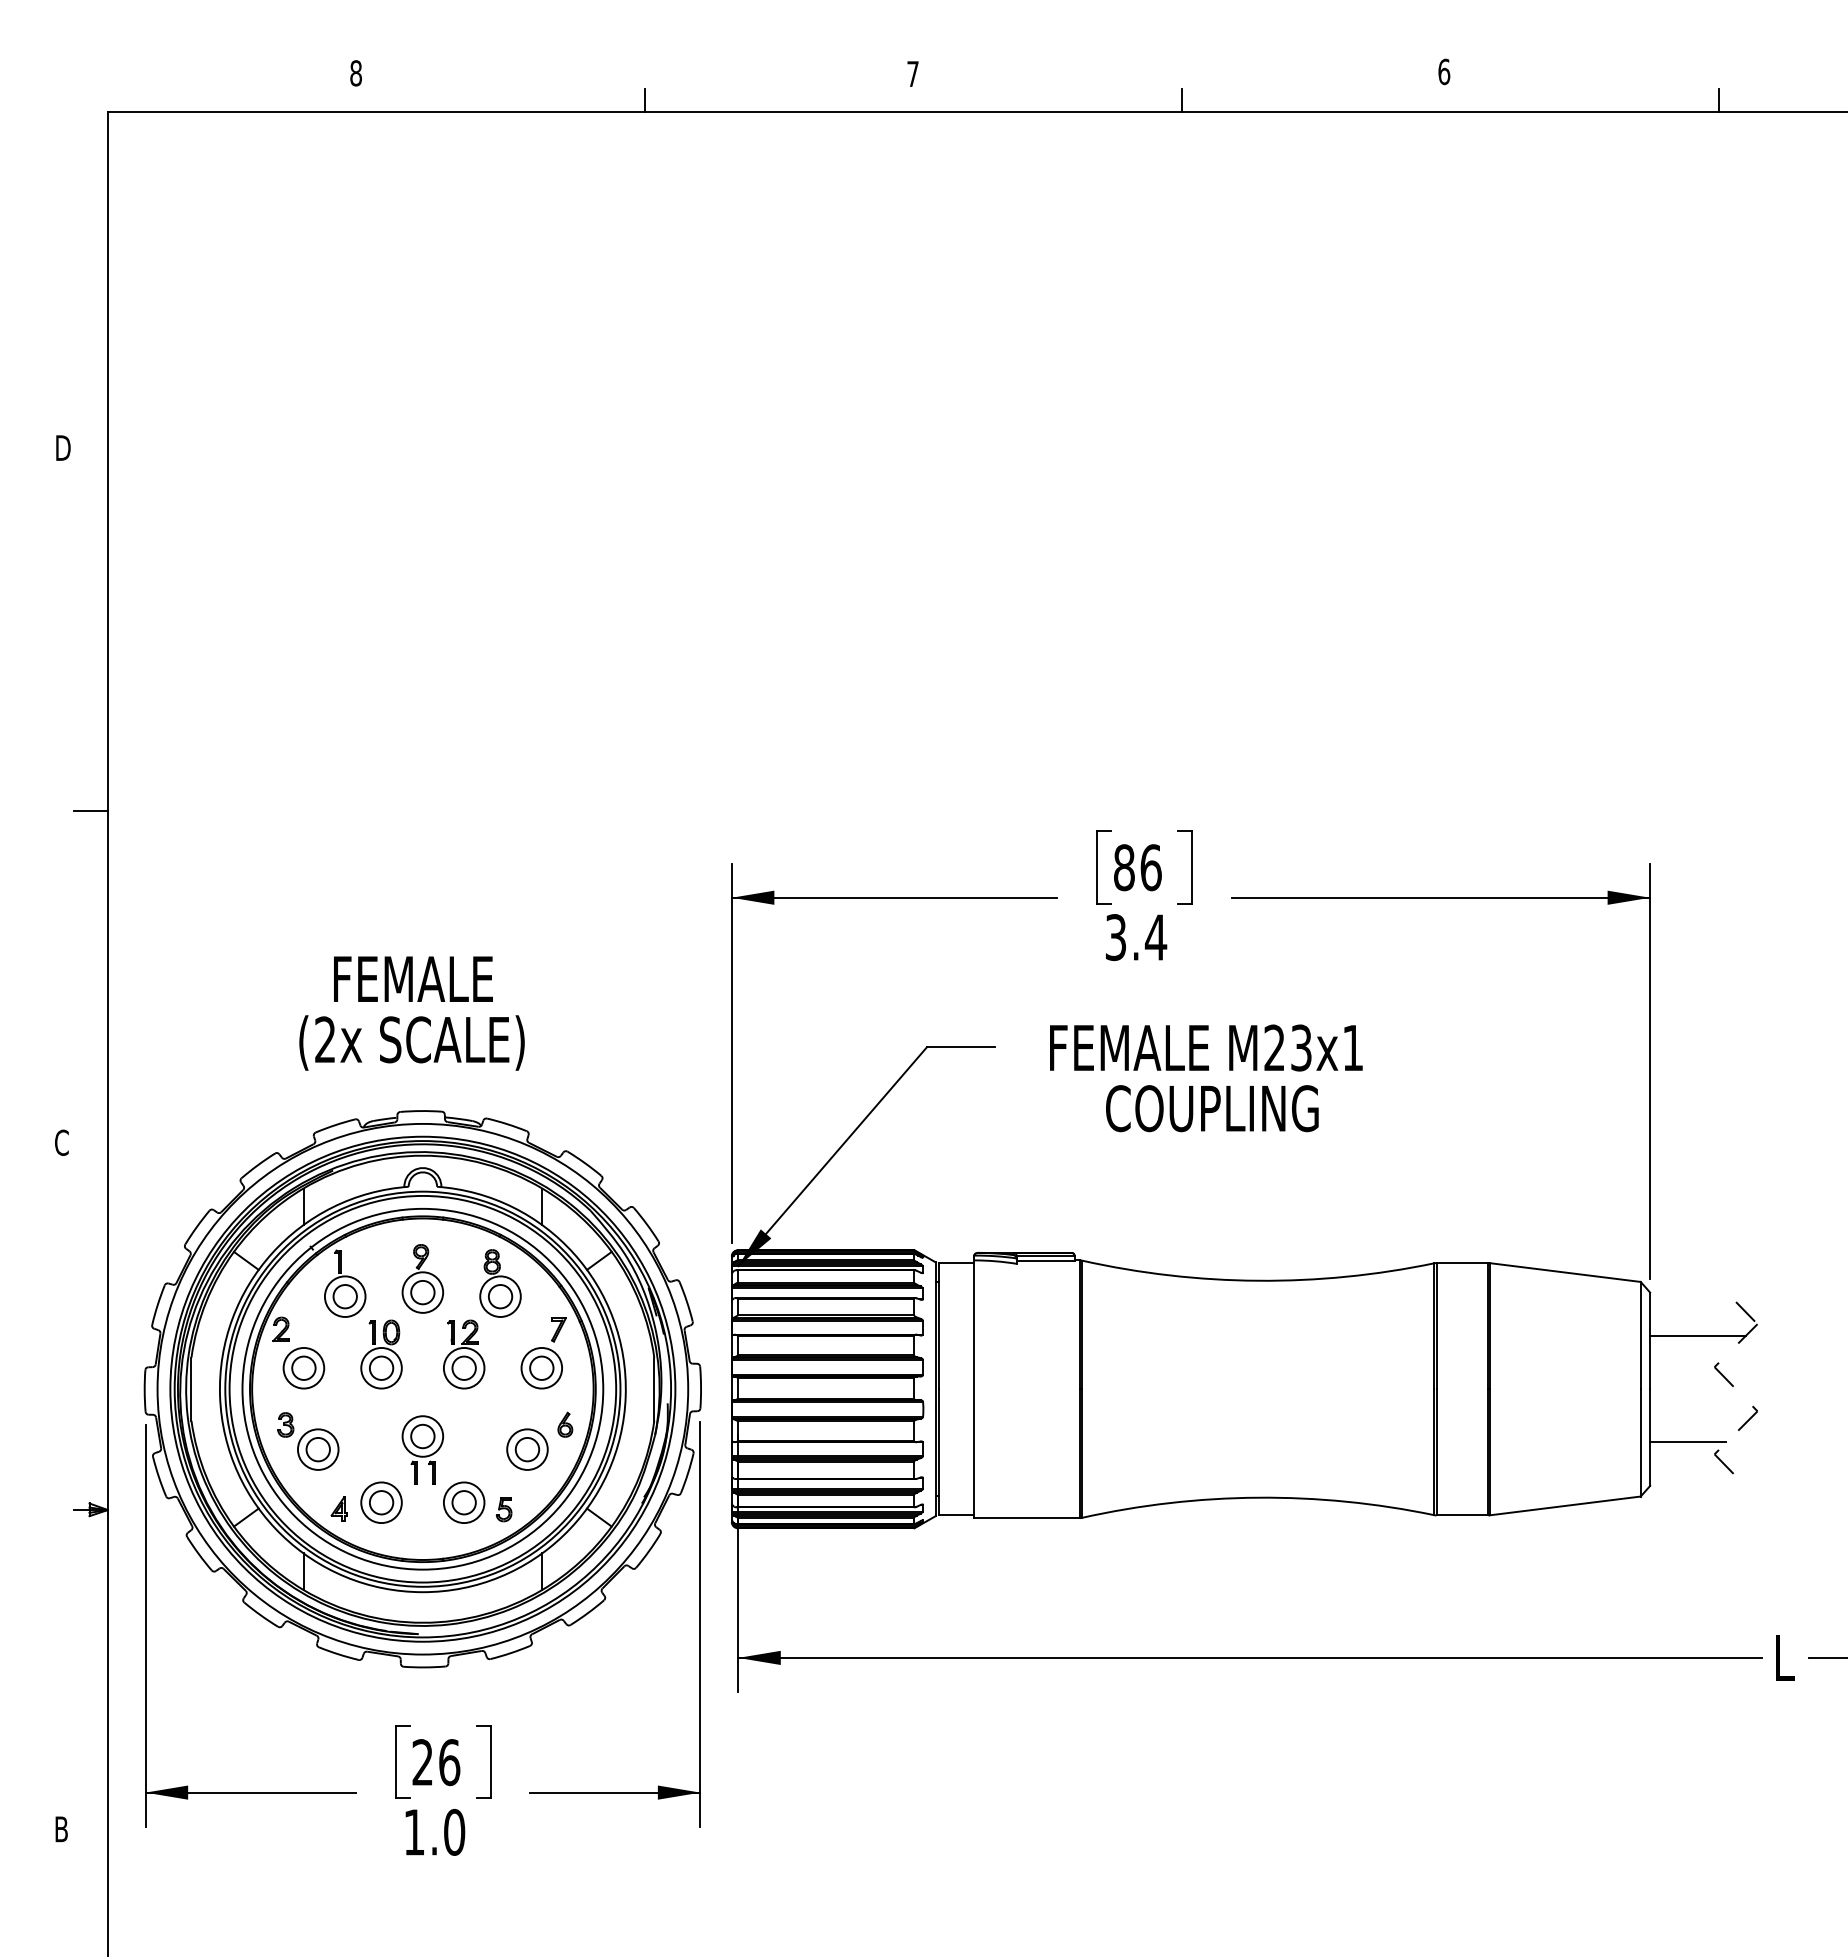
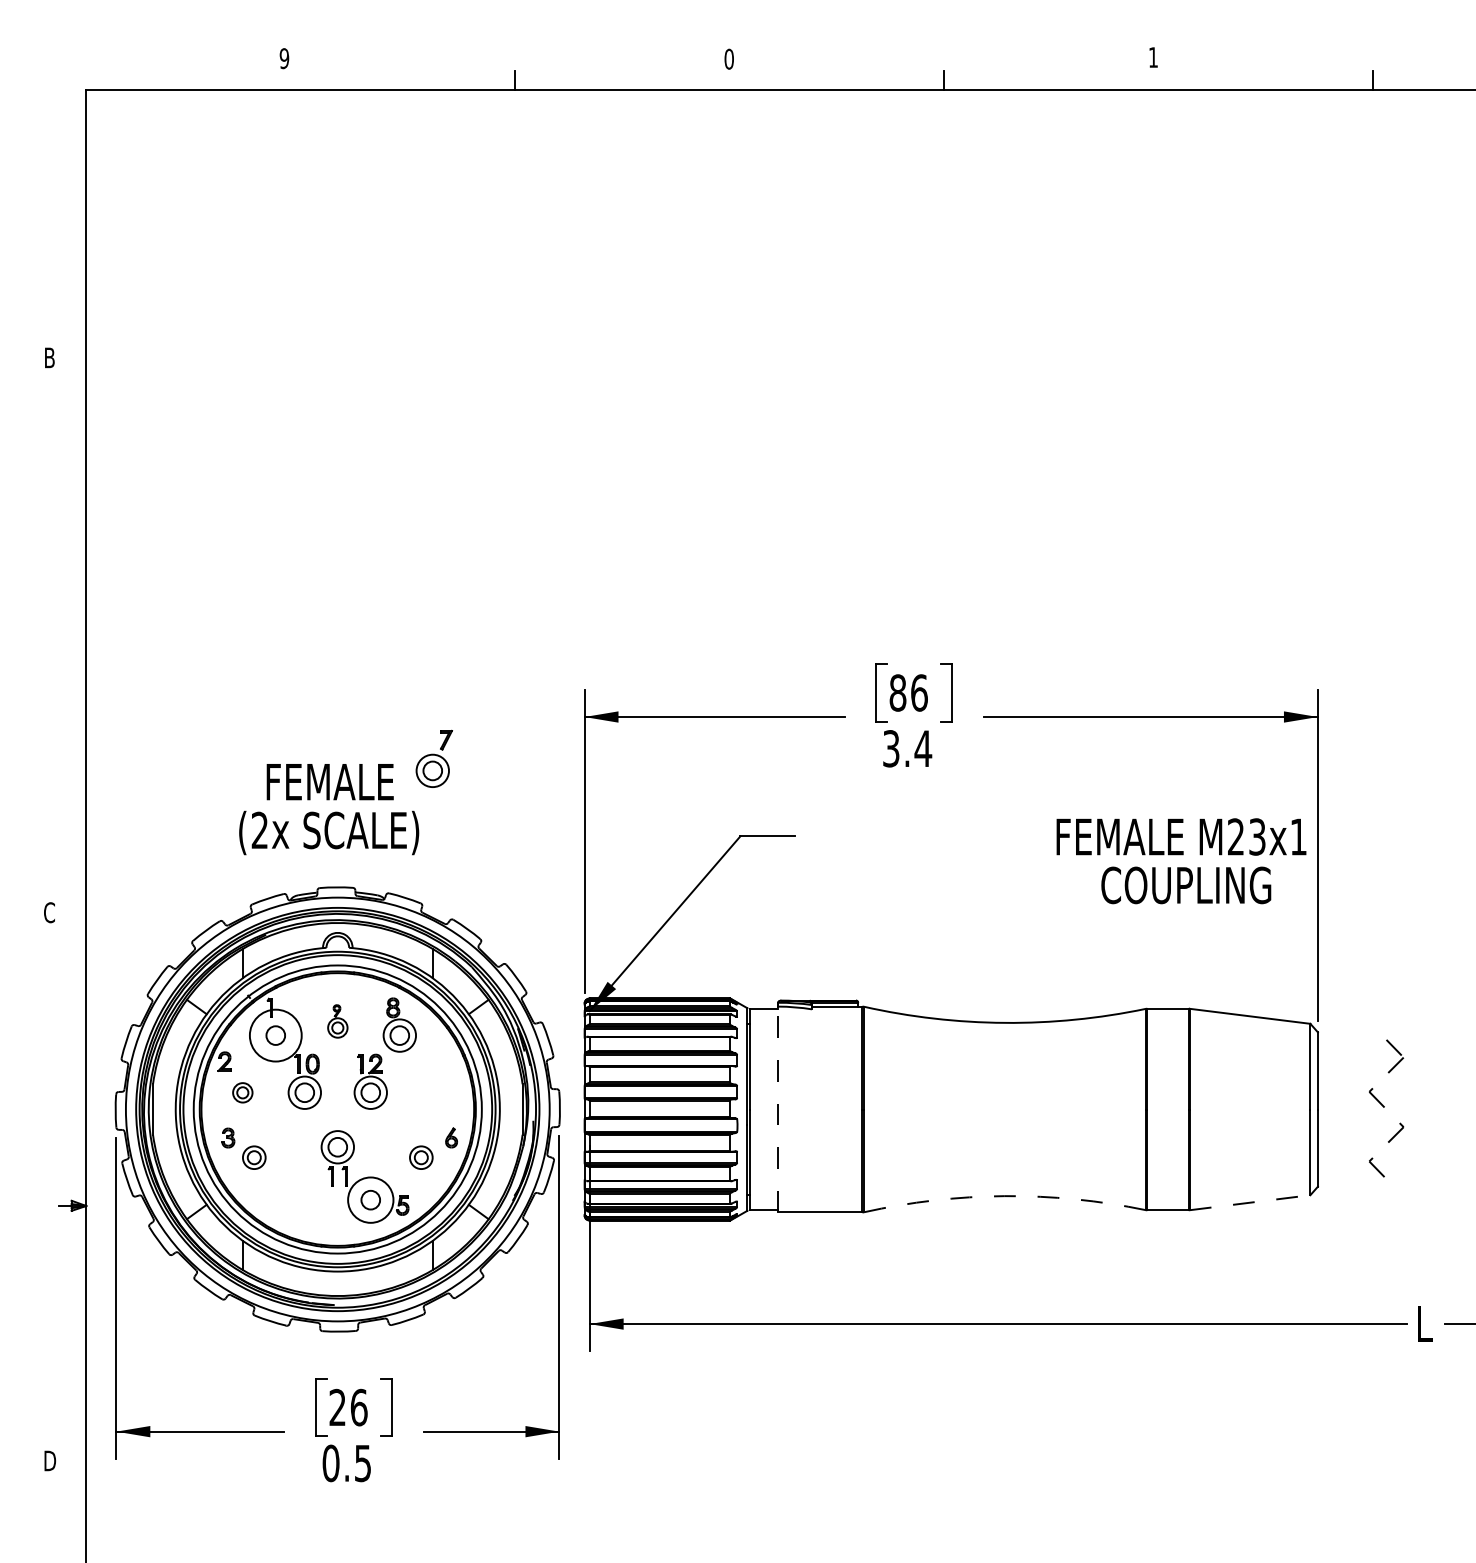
text: (1444, 71) -> (1153, 57), 6 -> 1
text: (355, 73) -> (283, 58), 8 -> 9
text: (912, 74) -> (728, 59), 7 -> 0
text: (64, 447) -> (51, 357), D -> B
line: (90, 811) -> (72, 648), removed
text: (1206, 1078) -> (1181, 861), moved
part: (422, 1278) -> (337, 1021), size x0.6
circle: (344, 1296) -> (275, 1035), size x1.6
line: (1697, 1336) -> (1355, 1067), removed
part: (543, 1353) -> (434, 759), moved
part: (303, 1368) -> (242, 1092), size x0.6
line: (973, 1389) -> (777, 1109), solid -> dashed
line: (1688, 1442) -> (1348, 1152), removed
part: (318, 1449) -> (254, 1157), size x0.7
part: (527, 1449) -> (421, 1157), size x0.7
arc: (1258, 1497) -> (1005, 1195), solid -> dashed
part: (381, 1502) -> (304, 1199), removed
circle: (463, 1502) -> (370, 1199), size x1.4
line: (1565, 1505) -> (1250, 1202), solid -> dashed
part: (338, 1508) -> (270, 1204), removed
text: (64, 1828) -> (51, 1460), B -> D
text: (434, 1831) -> (347, 1462), 1.0 -> 0.5

